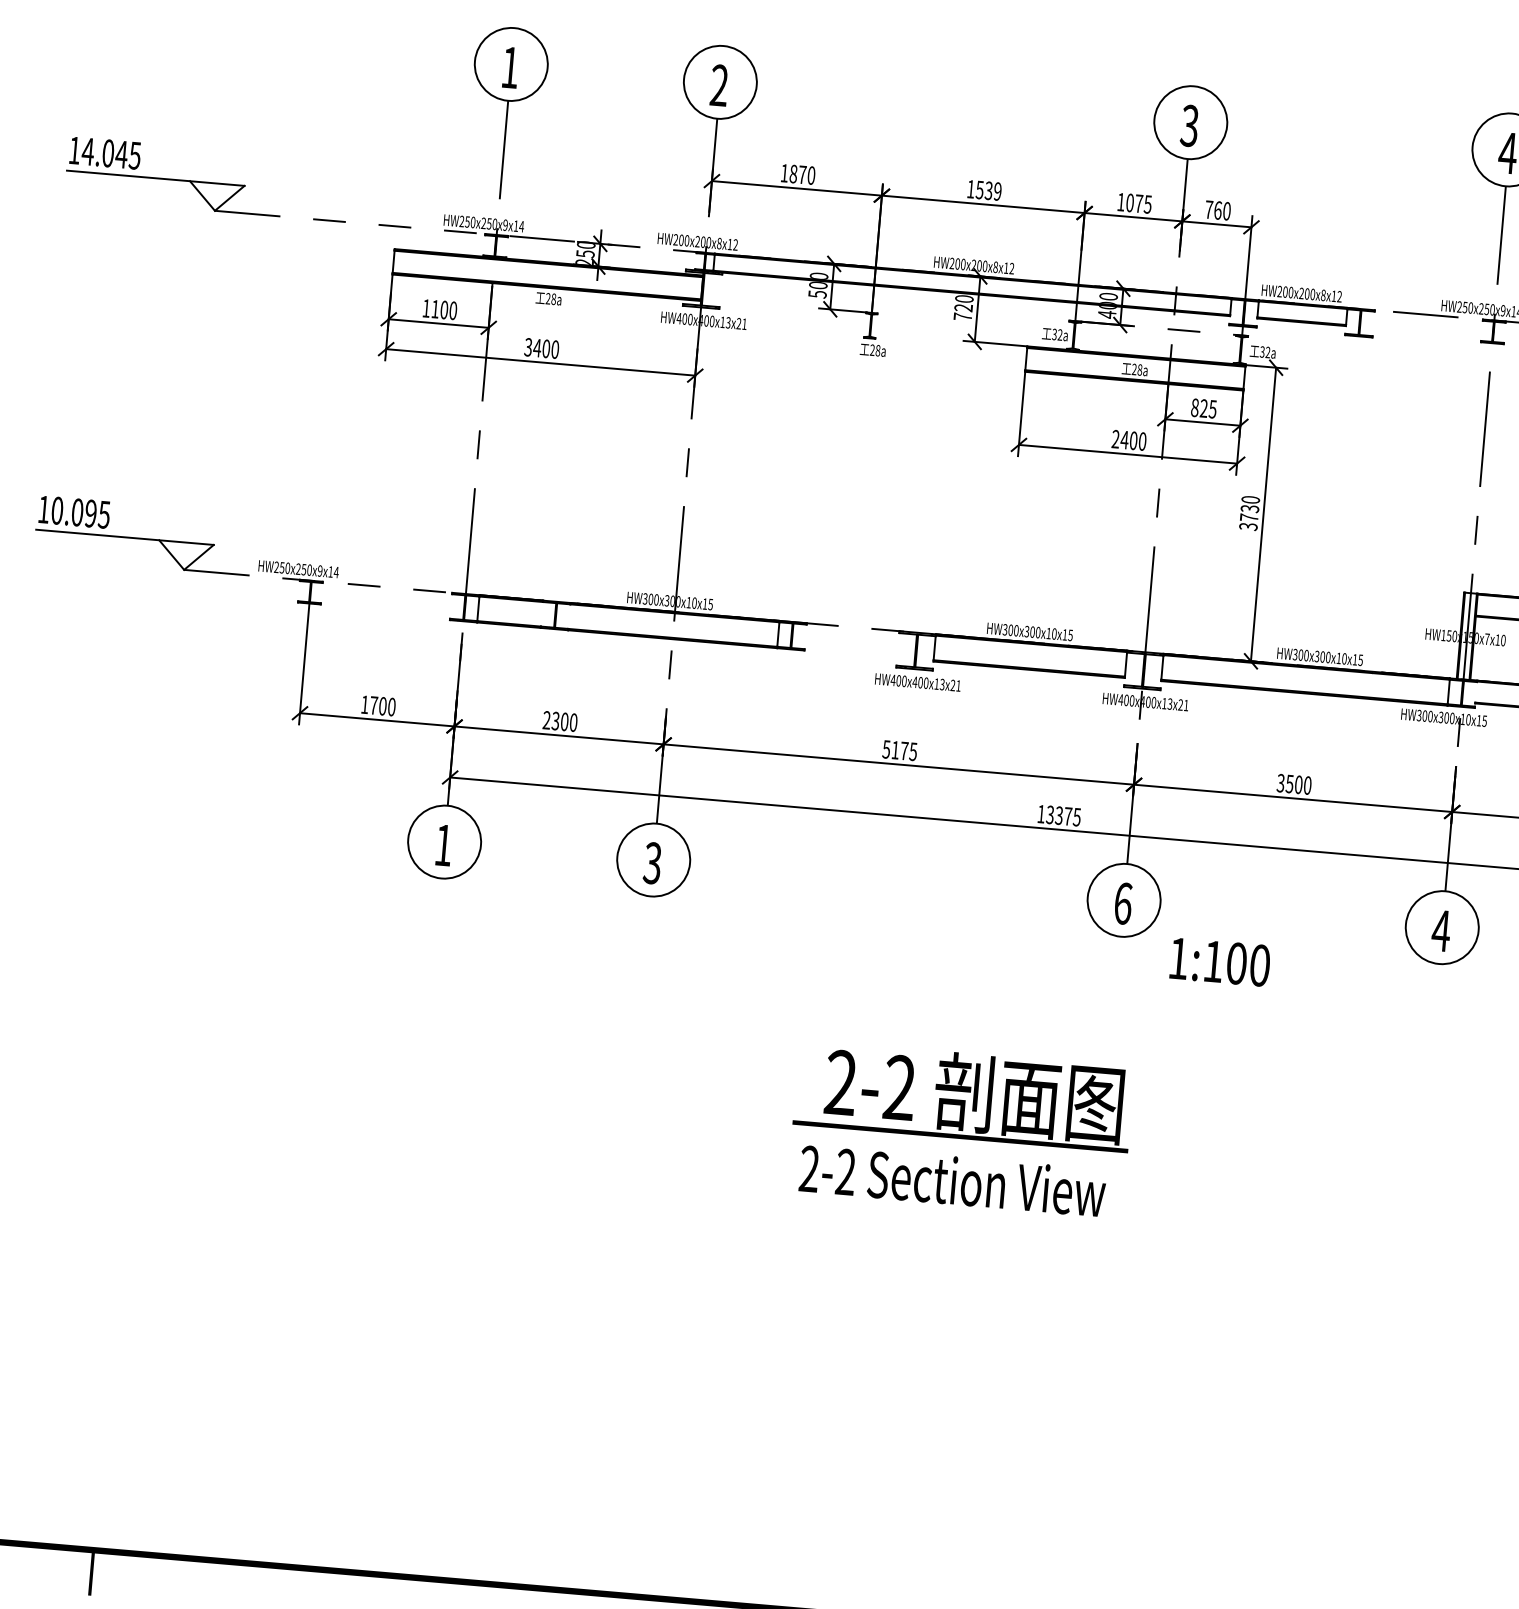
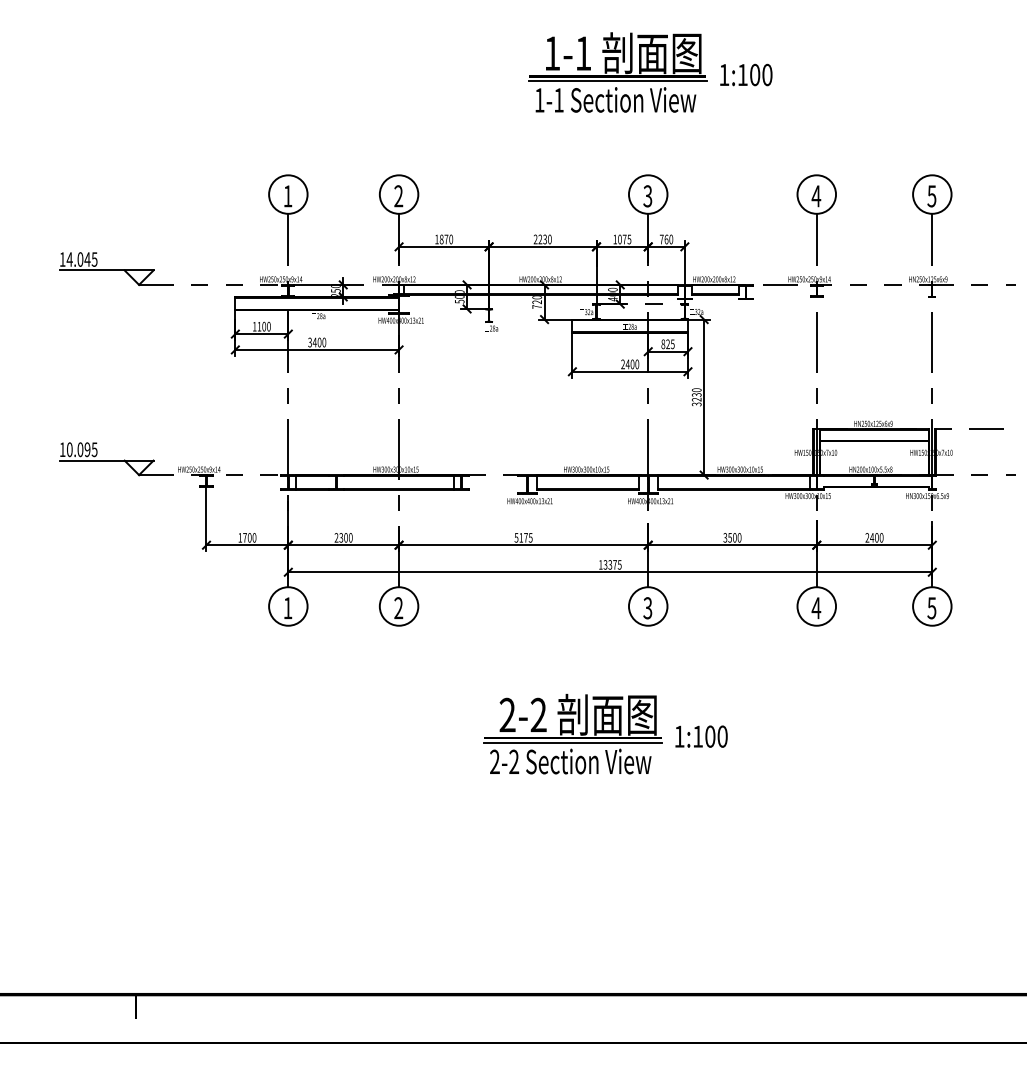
text: (983, 190) -> (542, 239), 1539 -> 2230
text: (1248, 517) -> (696, 399), 3730 -> 3230
text: (652, 863) -> (398, 608), 3 -> 2
text: (1122, 904) -> (647, 608), 6 -> 3
text: (1220, 961) -> (701, 736), moved
line: (959, 1144) -> (572, 742), added

